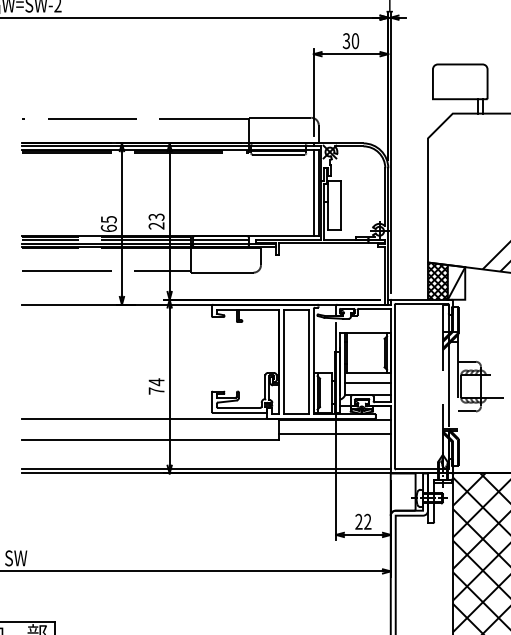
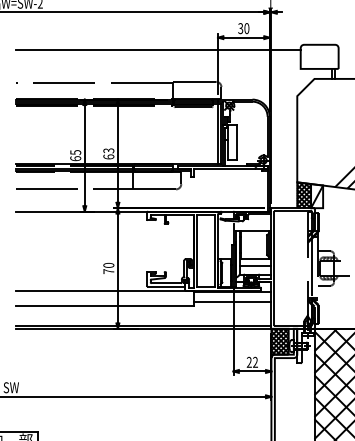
line: (226, 71) -> (157, 49), added
text: (156, 225) -> (108, 156), 23 -> 63
text: (156, 382) -> (108, 265), 74 -> 70
hatch: (402, 493) -> (279, 342), added

